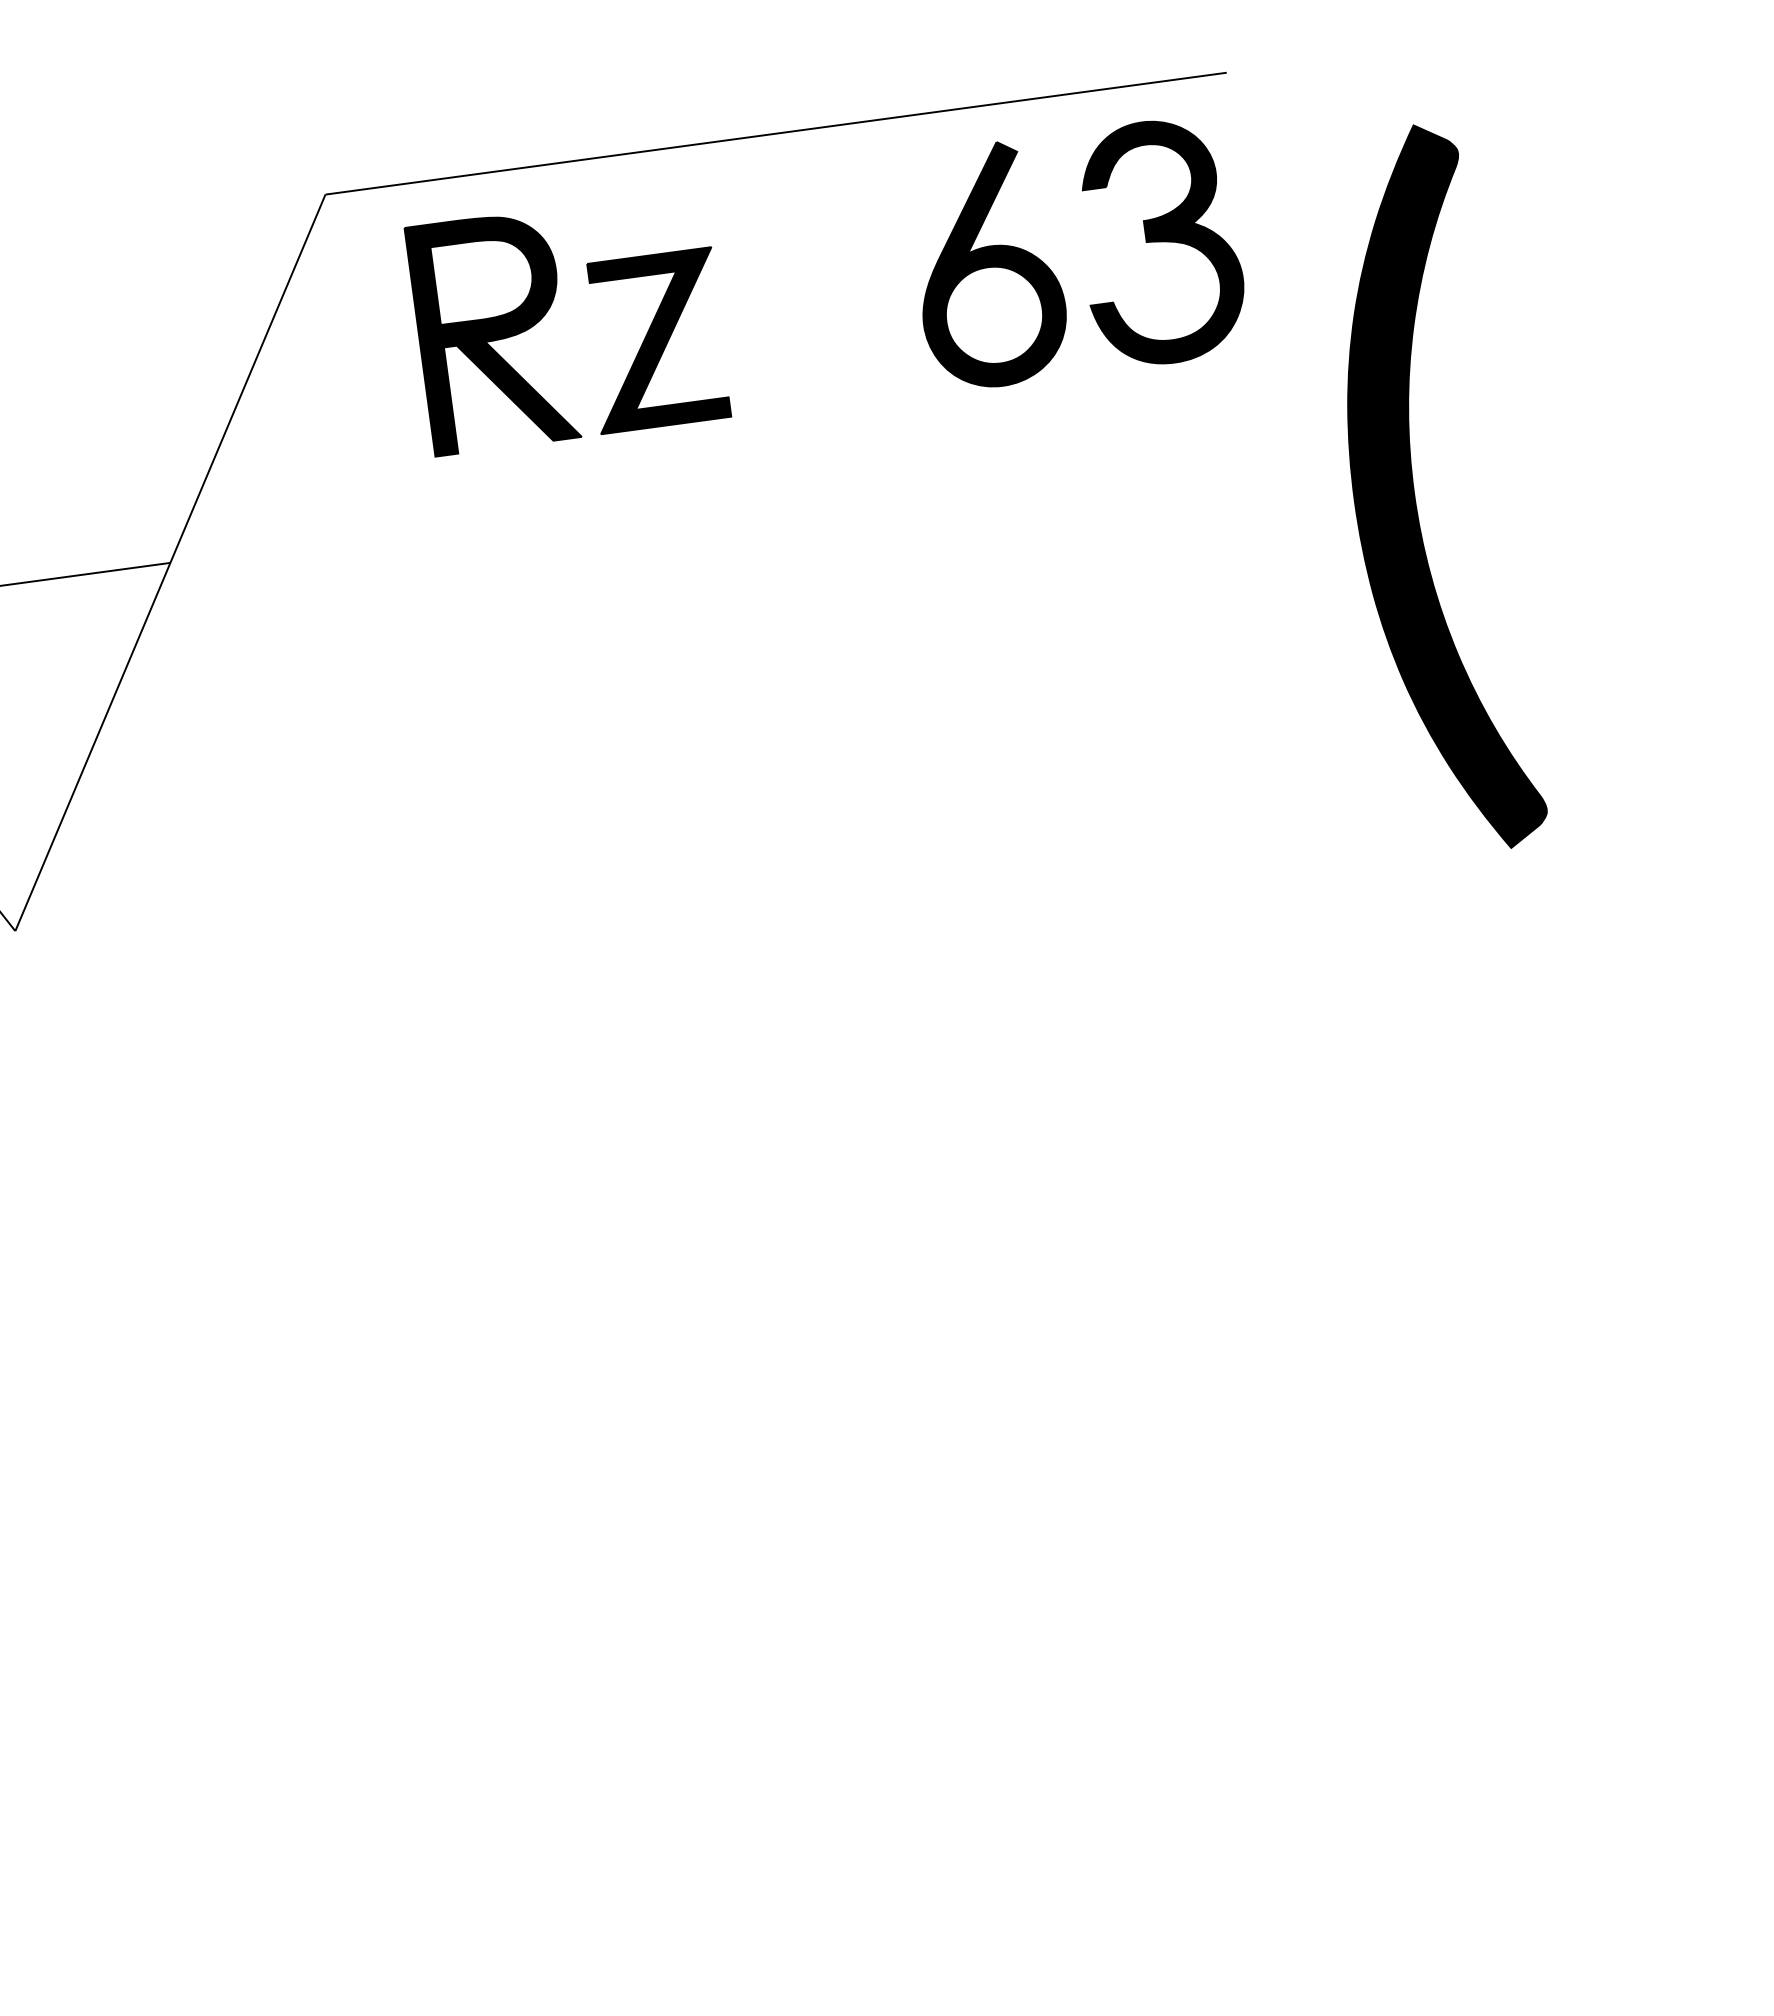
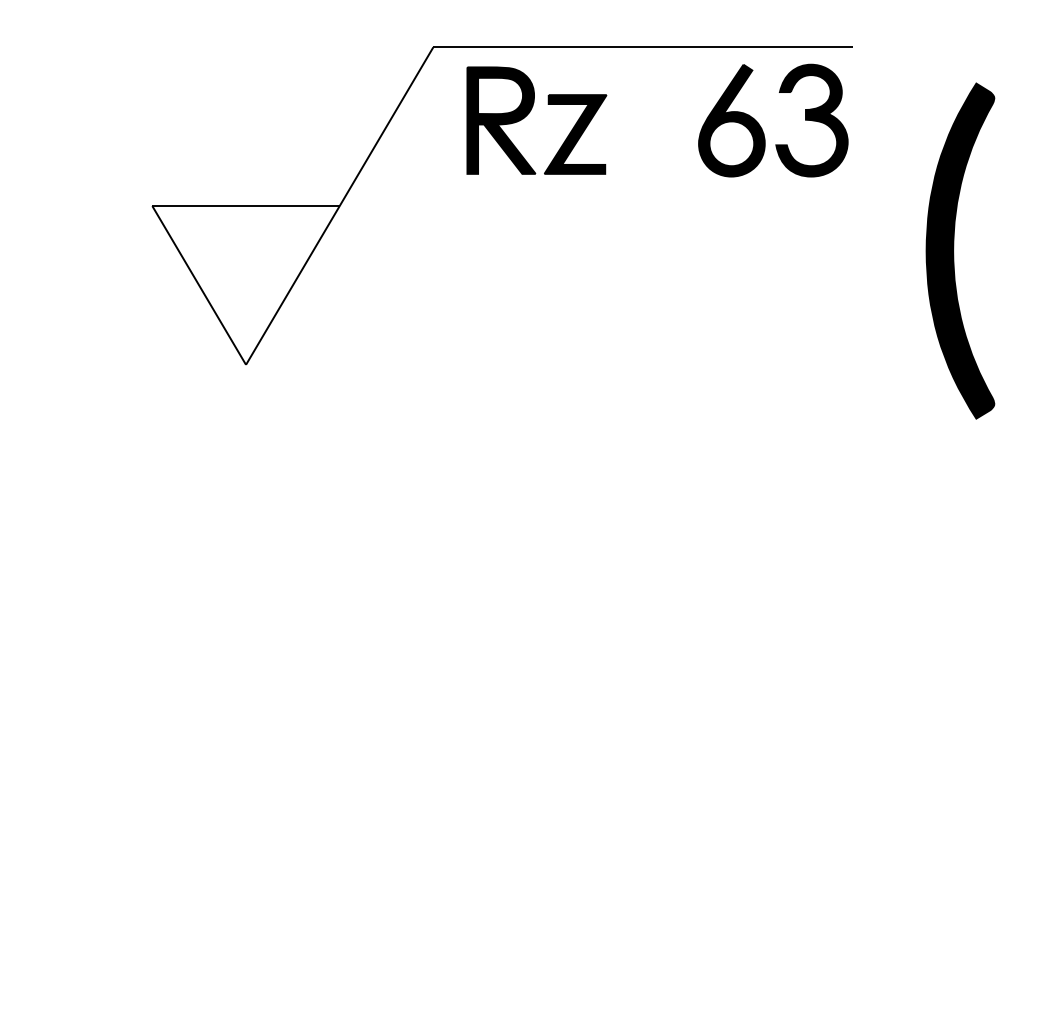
text: (1428, 489) -> (960, 250), moved

